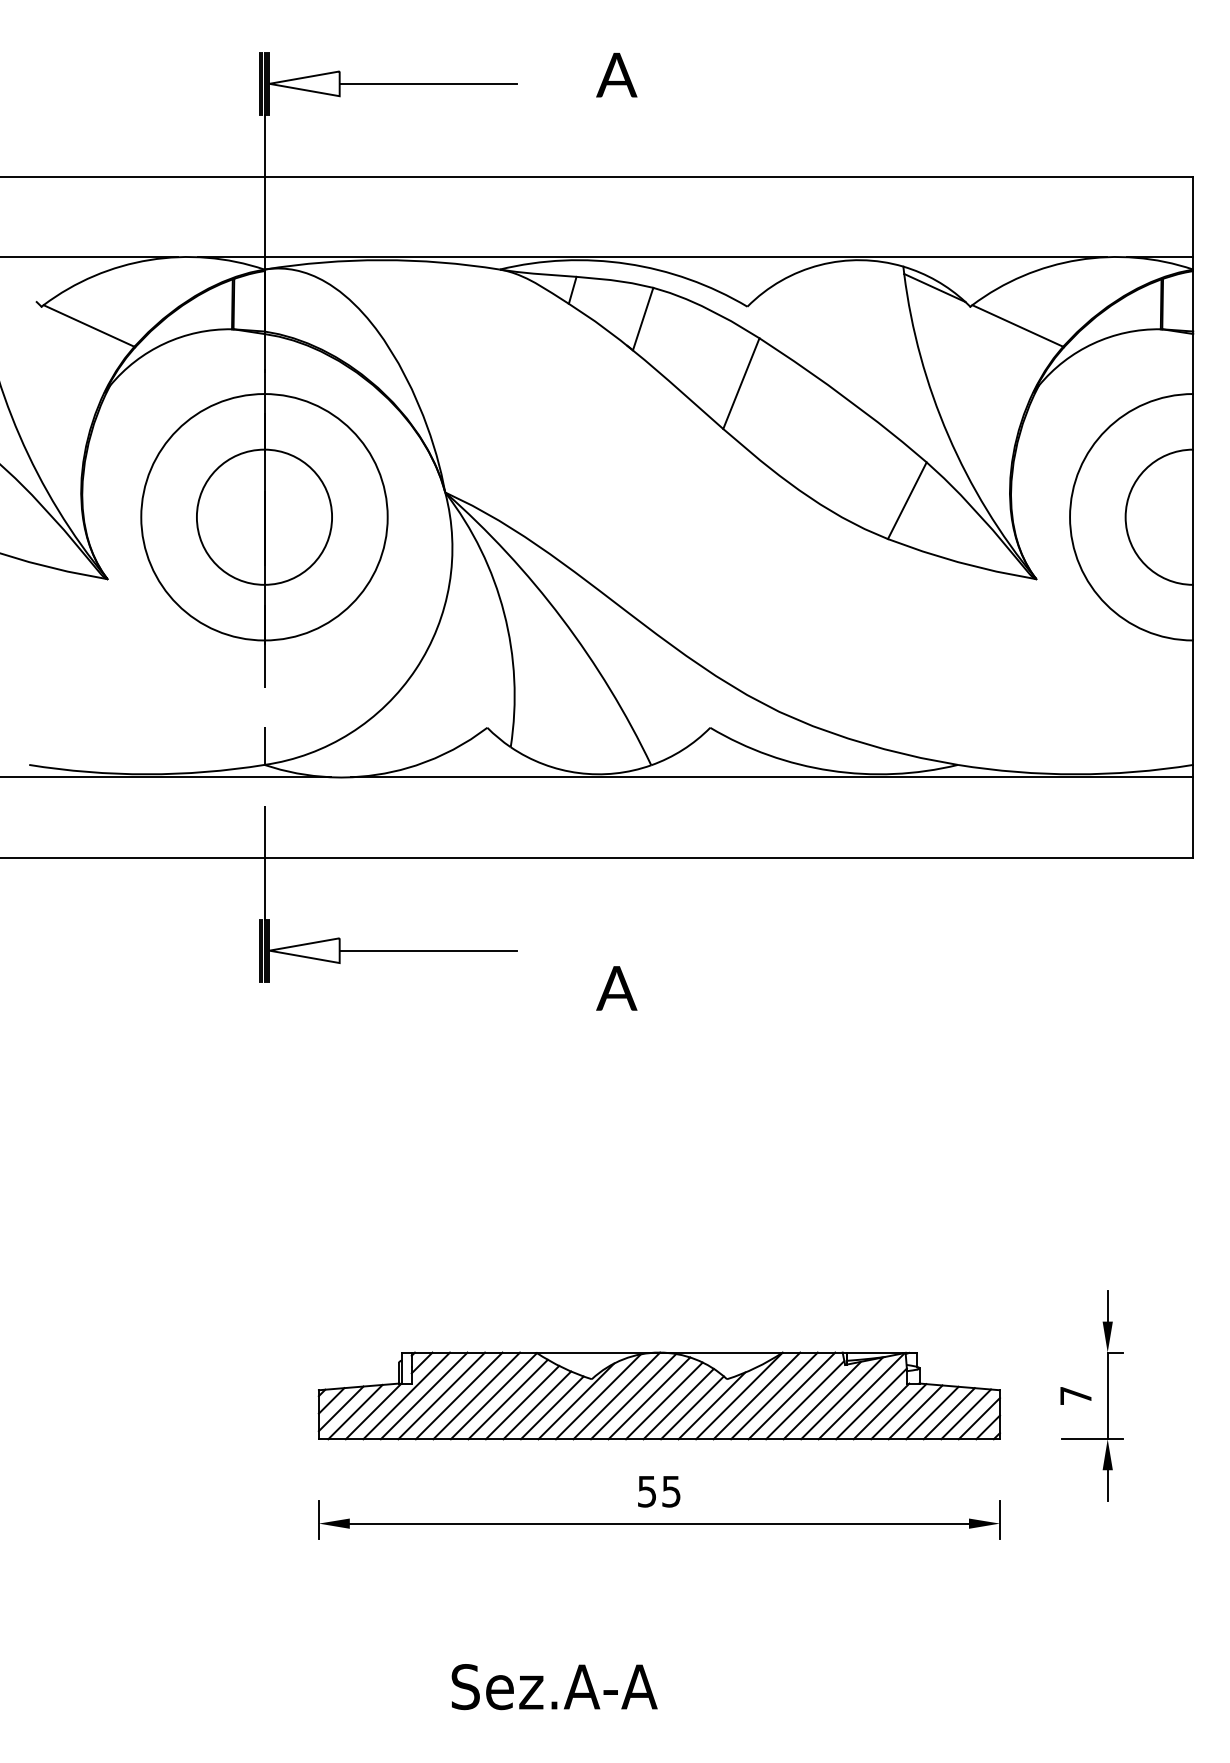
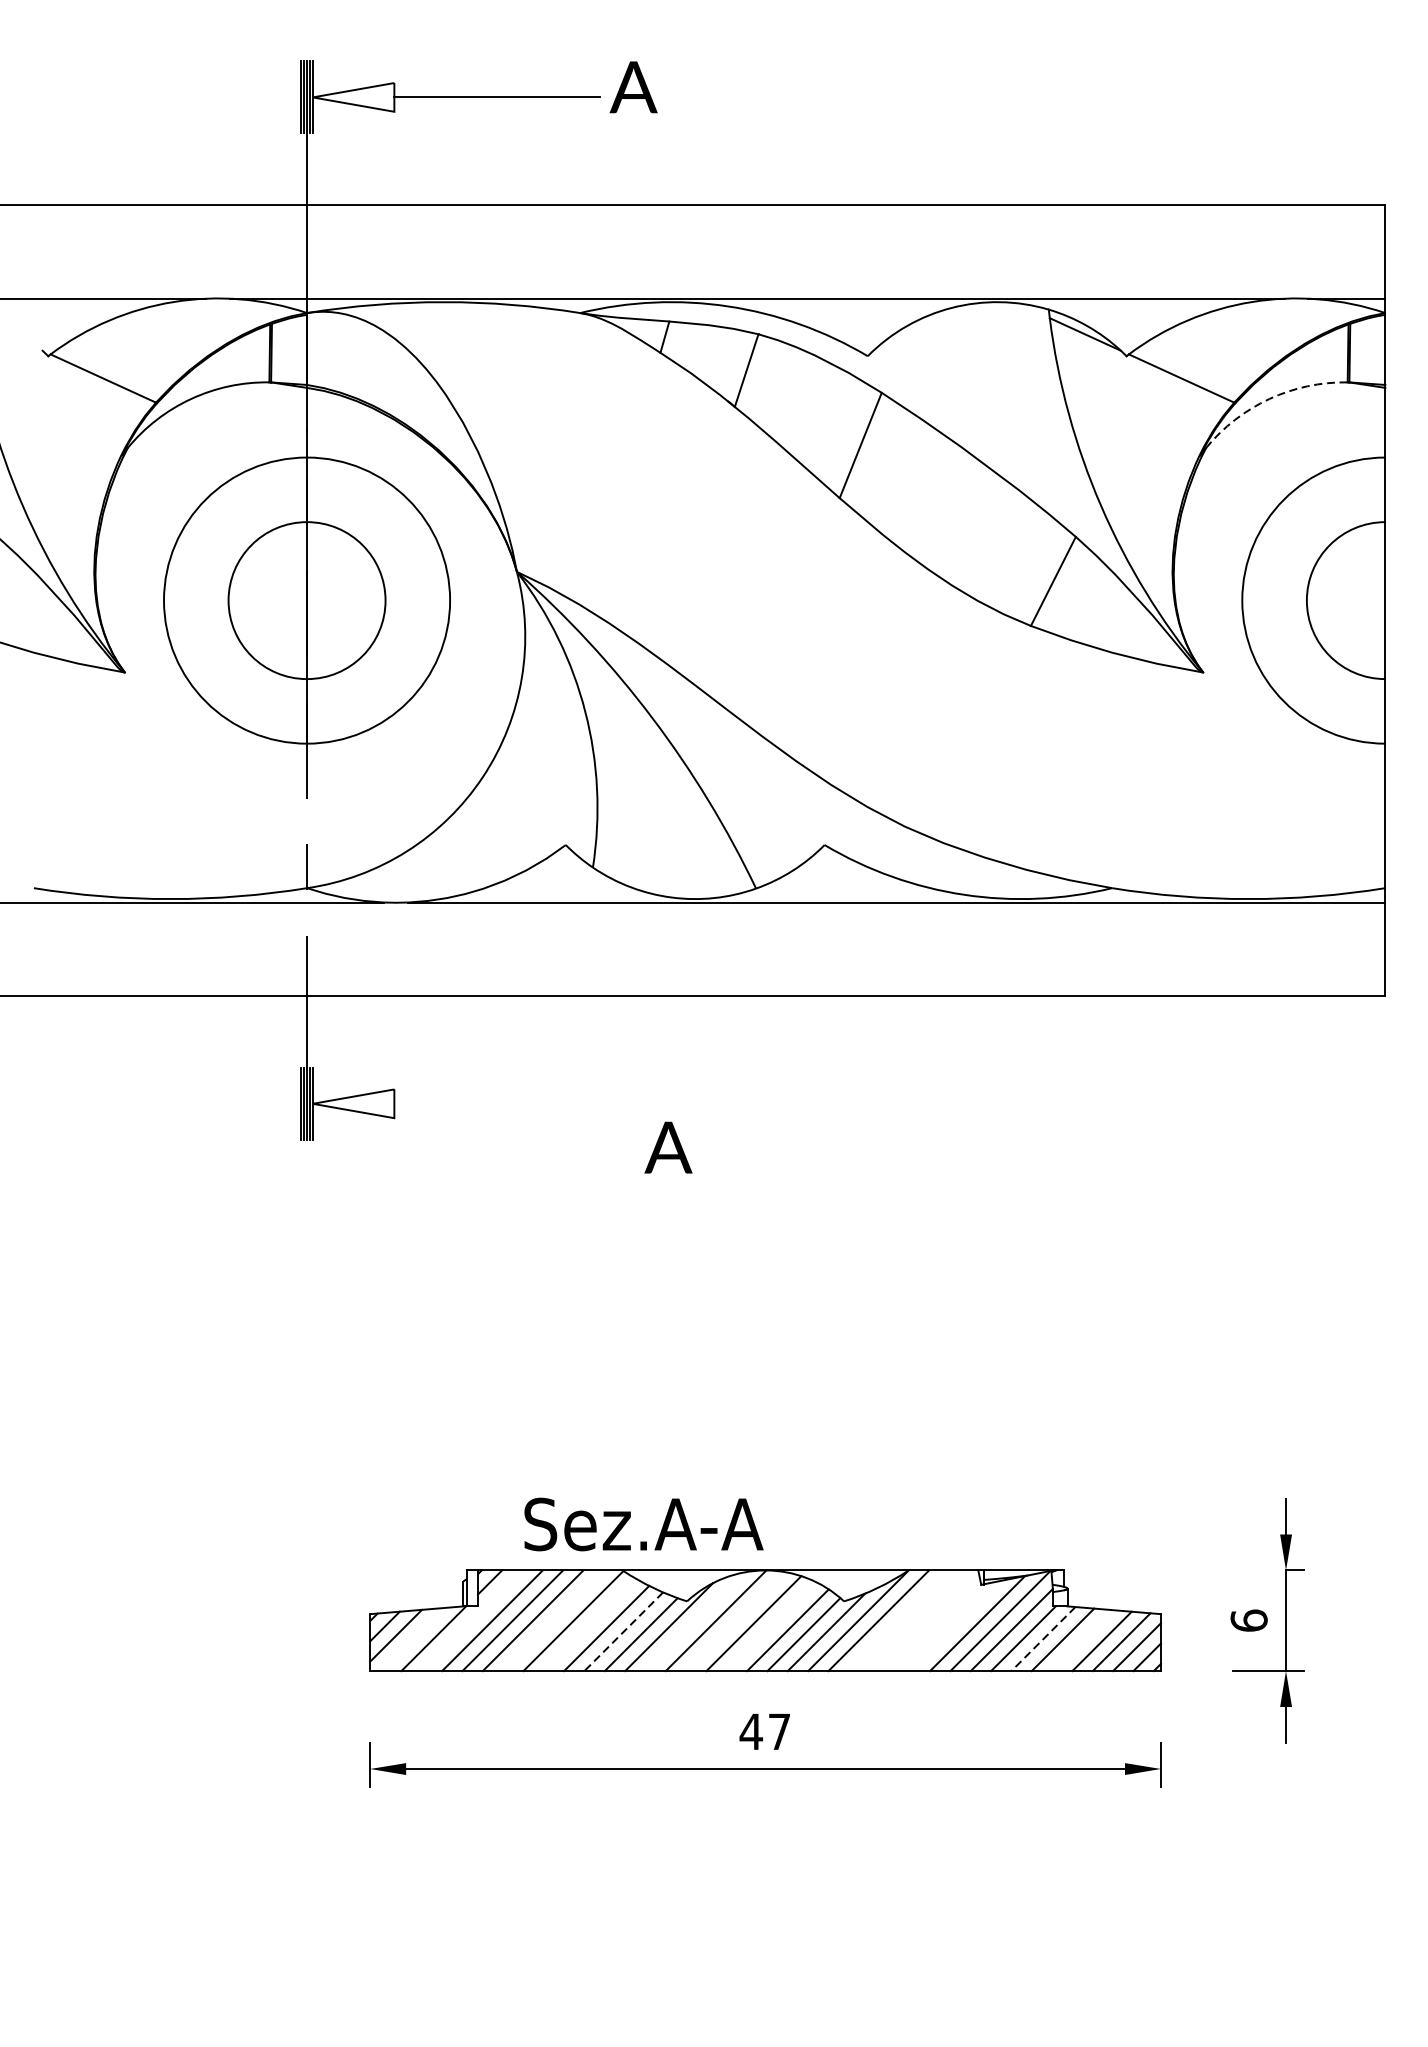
text: (616, 74) -> (633, 86), moved
arc: (1093, 343) -> (1269, 398), solid -> dashed
line: (428, 950) -> (497, 1103), removed
text: (616, 988) -> (668, 1147), moved
line: (406, 1395) -> (471, 1620), removed
line: (476, 1395) -> (553, 1620), removed
line: (774, 1395) -> (899, 1620), removed
line: (791, 1395) -> (918, 1620), removed
text: (1075, 1395) -> (1248, 1620), 7 -> 6
line: (597, 1396) -> (693, 1621), removed
line: (633, 1396) -> (735, 1621), removed
line: (507, 1399) -> (589, 1624), removed
line: (664, 1400) -> (771, 1626), removed
line: (805, 1400) -> (935, 1626), removed
line: (821, 1400) -> (953, 1626), removed
line: (537, 1405) -> (624, 1631), solid -> dashed
line: (355, 1411) -> (412, 1638), removed
line: (898, 1412) -> (1043, 1639), solid -> dashed
line: (932, 1412) -> (1082, 1639), removed
text: (658, 1491) -> (764, 1731), 55 -> 47
text: (554, 1687) -> (643, 1525), moved

